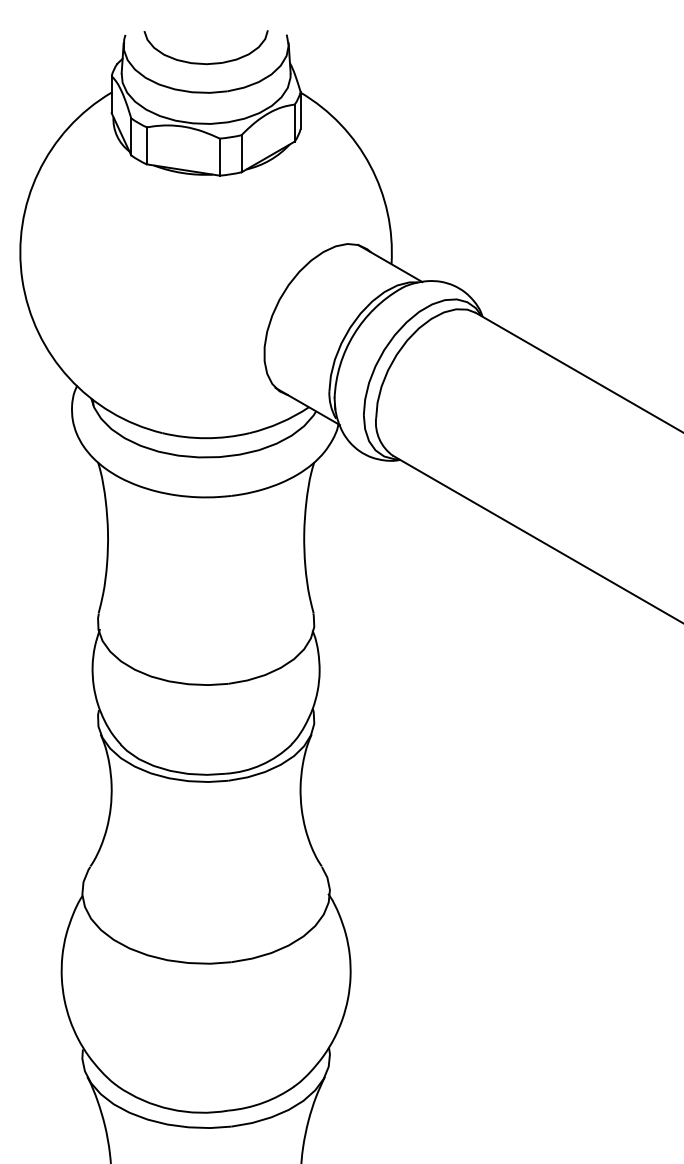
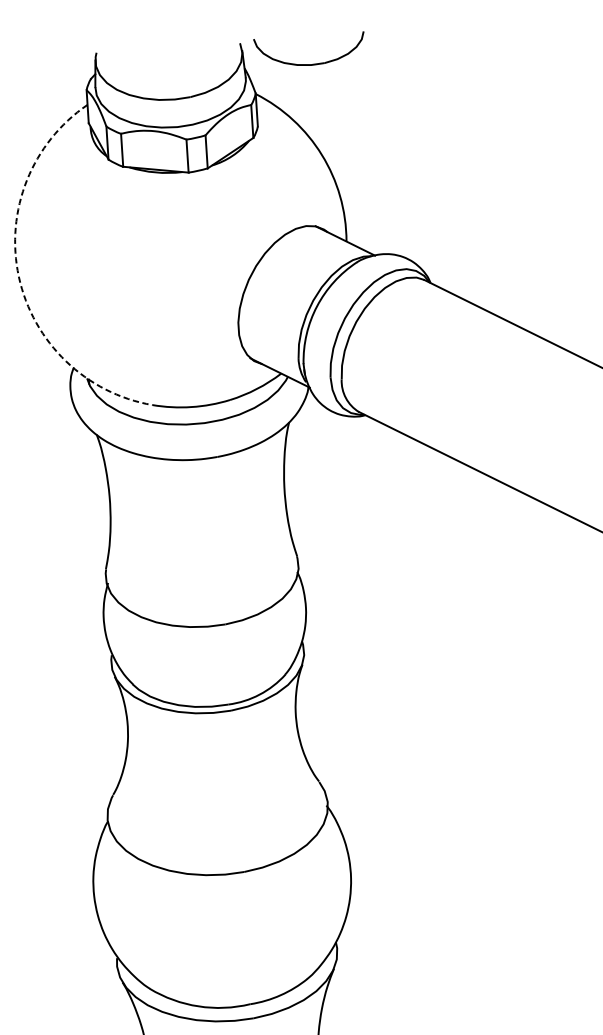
part: (200, 62) -> (305, 63), moved
arc: (22, 279) -> (18, 276), solid -> dashed

